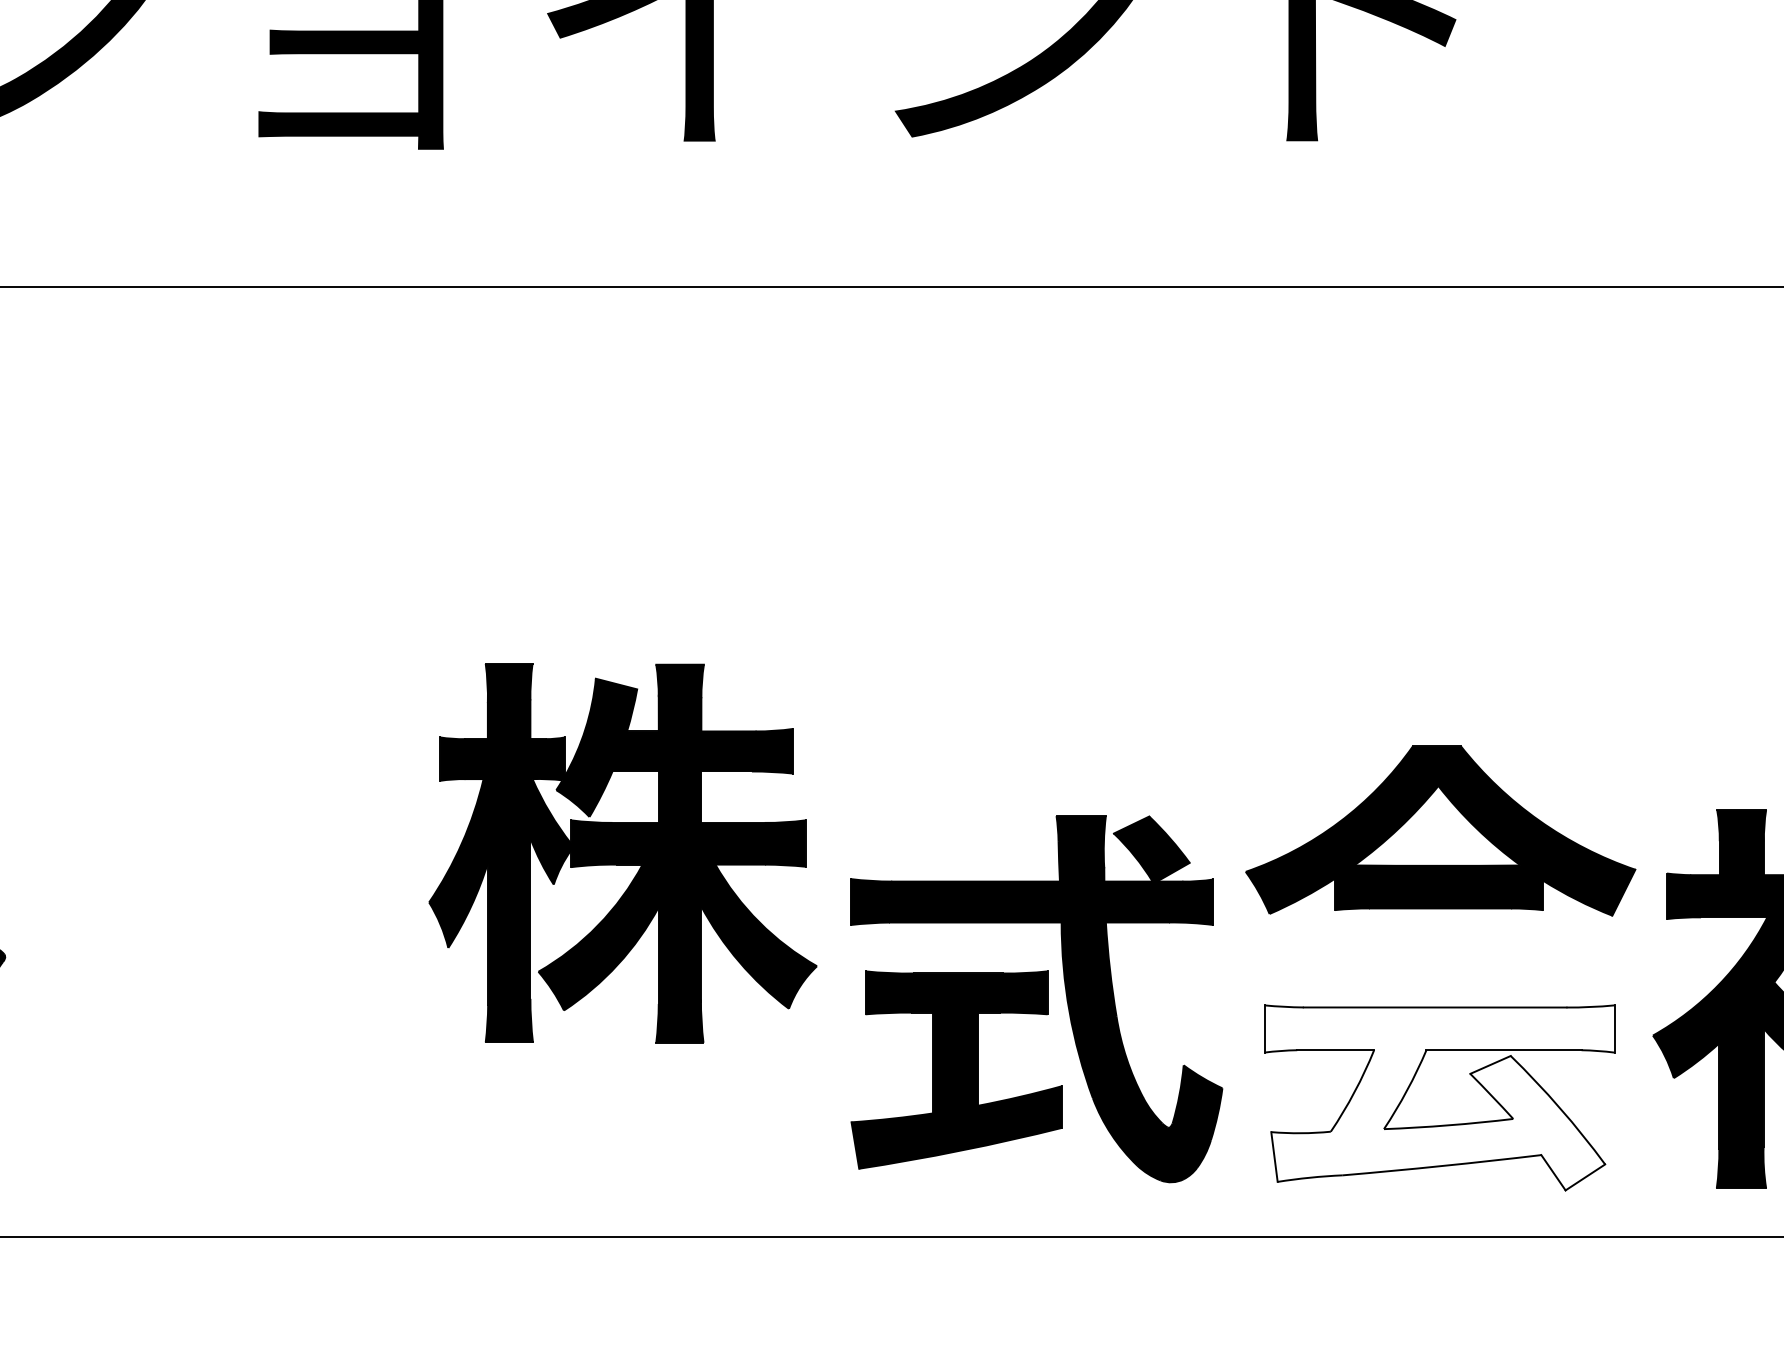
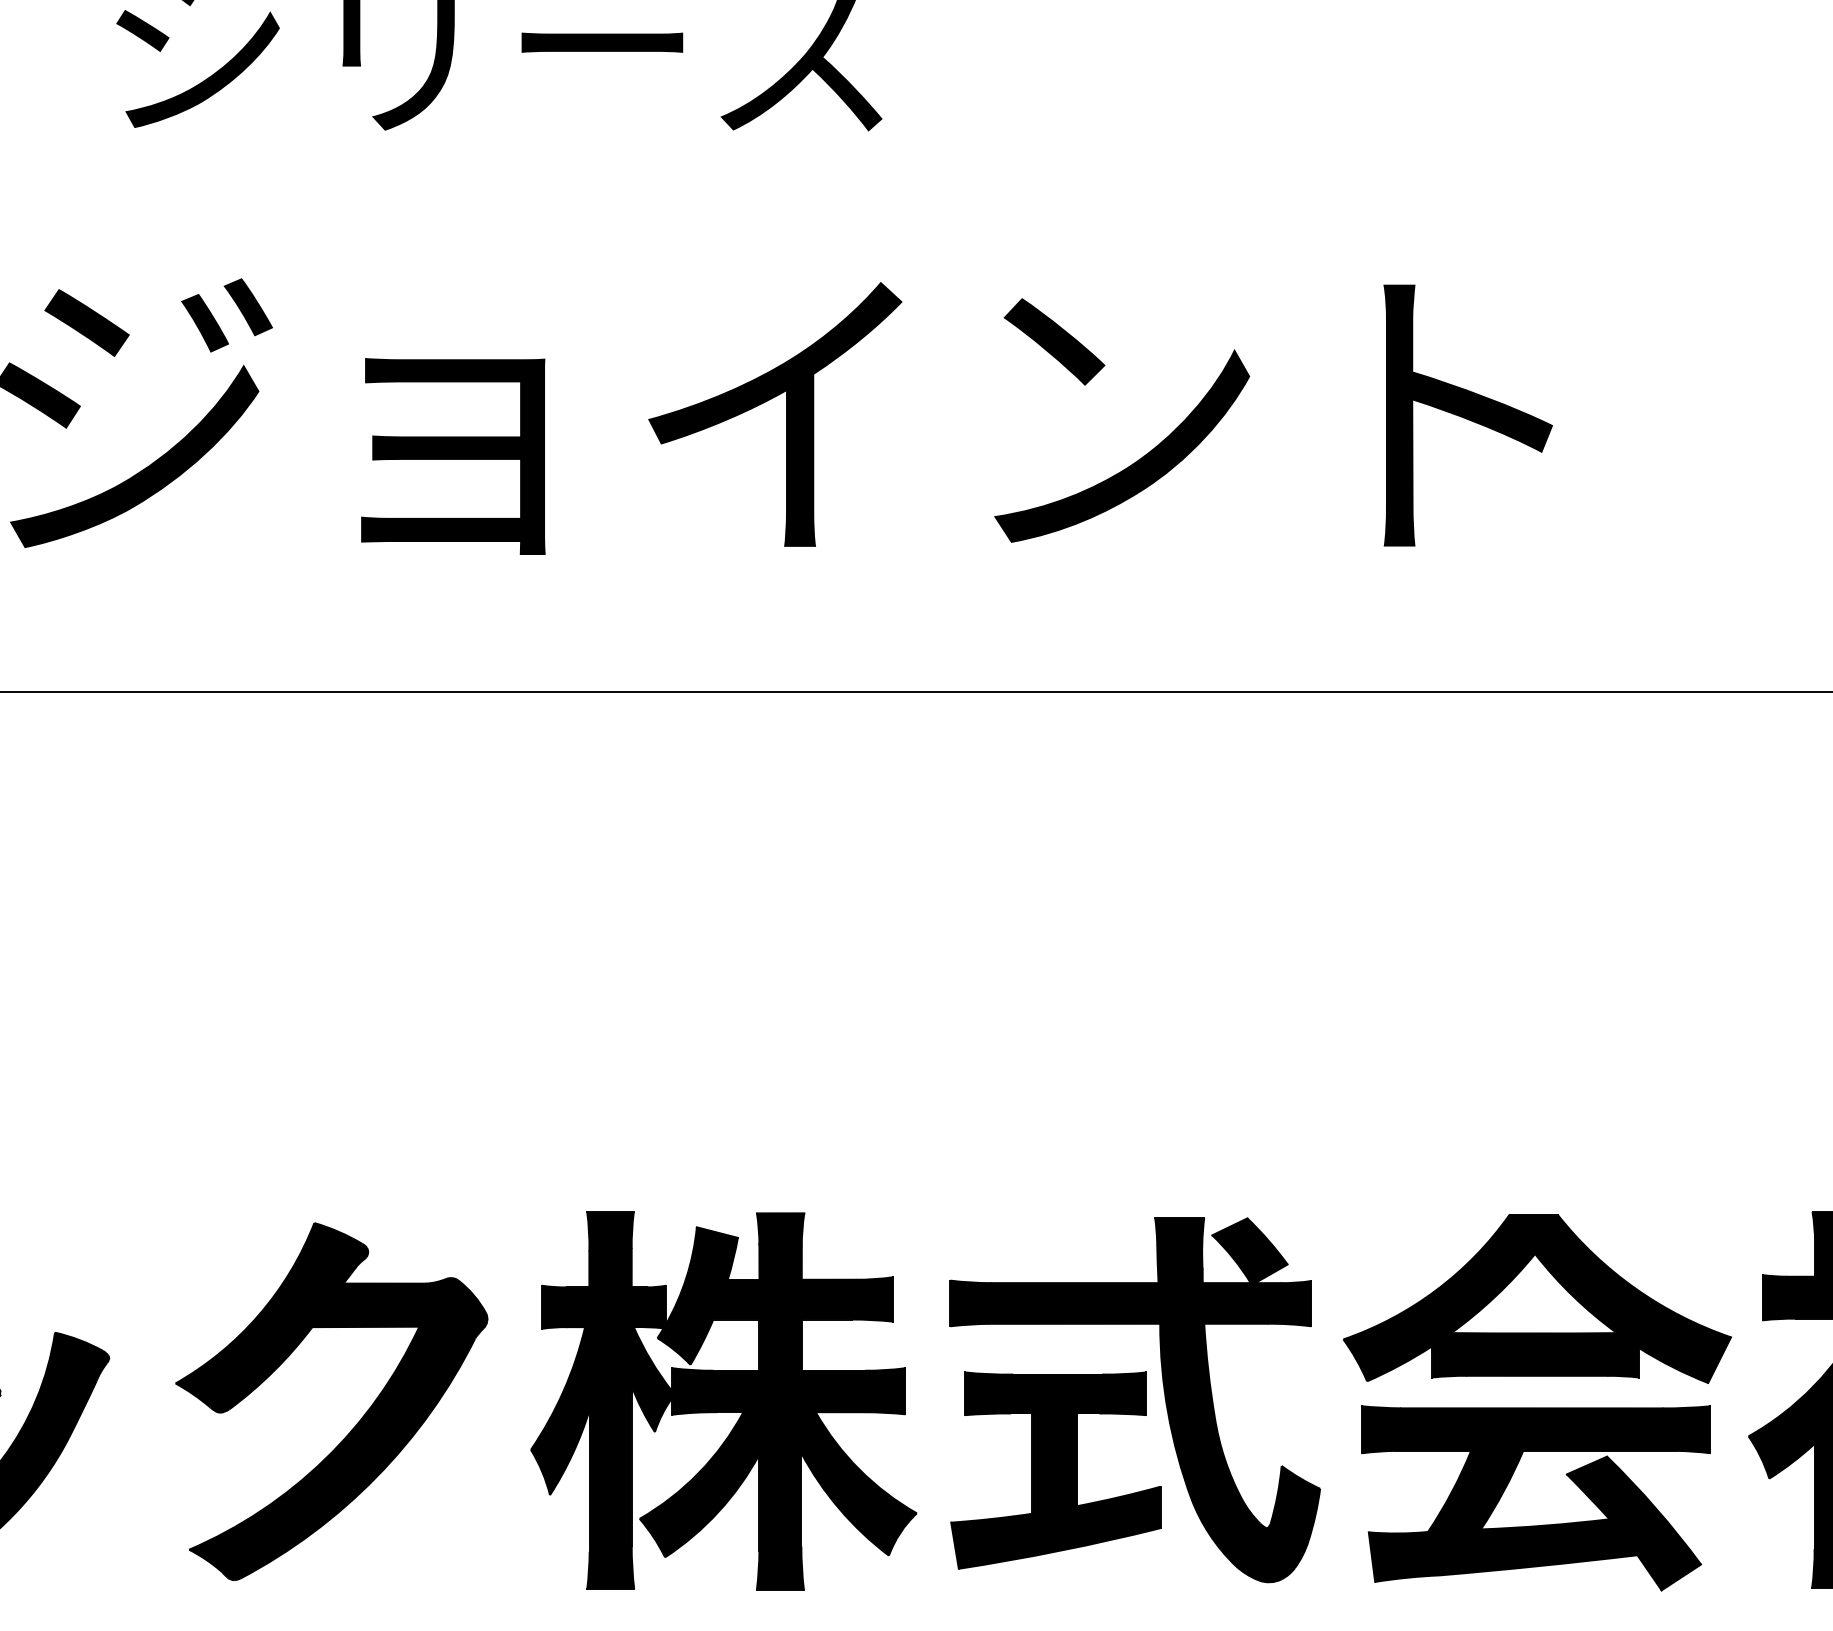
part: (1440, 830) -> (1537, 1298), moved
part: (622, 852) -> (723, 1400), moved
part: (253, 1022) -> (356, 1423), added
fill: (1439, 1098) -> (1536, 1498), added

